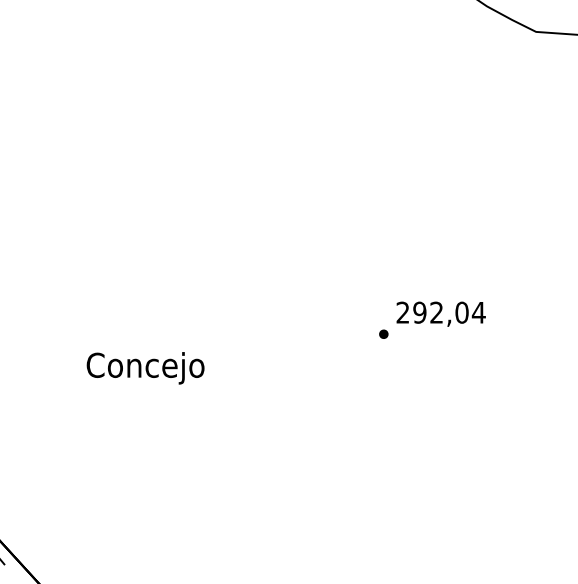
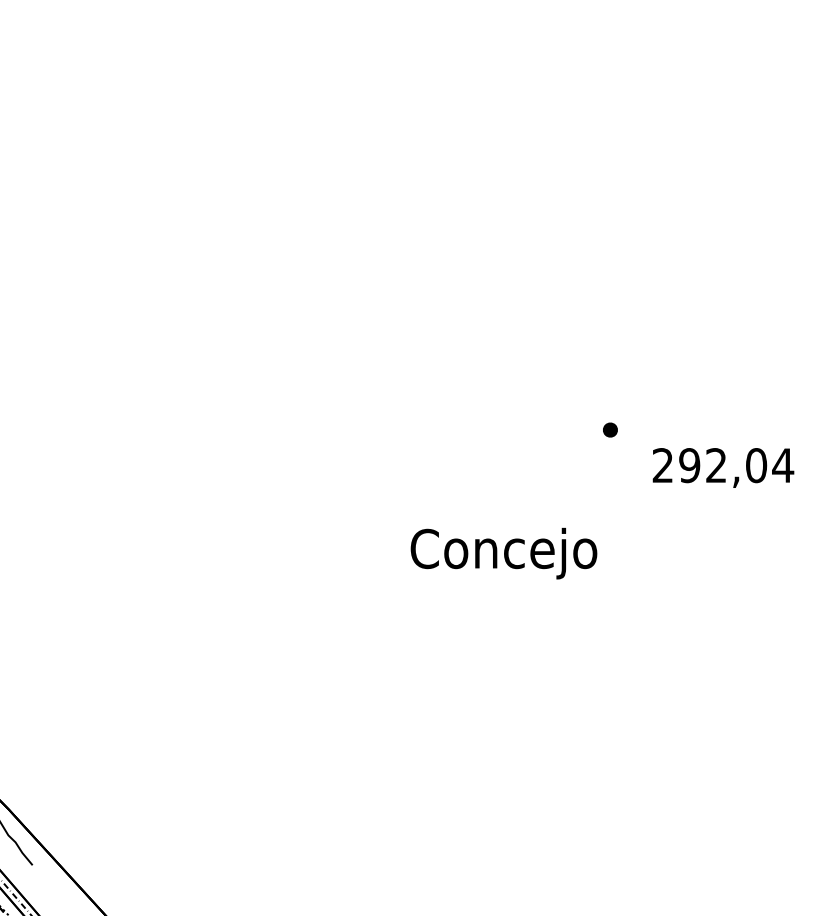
part: (383, 333) -> (609, 428), moved
text: (145, 368) -> (503, 553), moved

